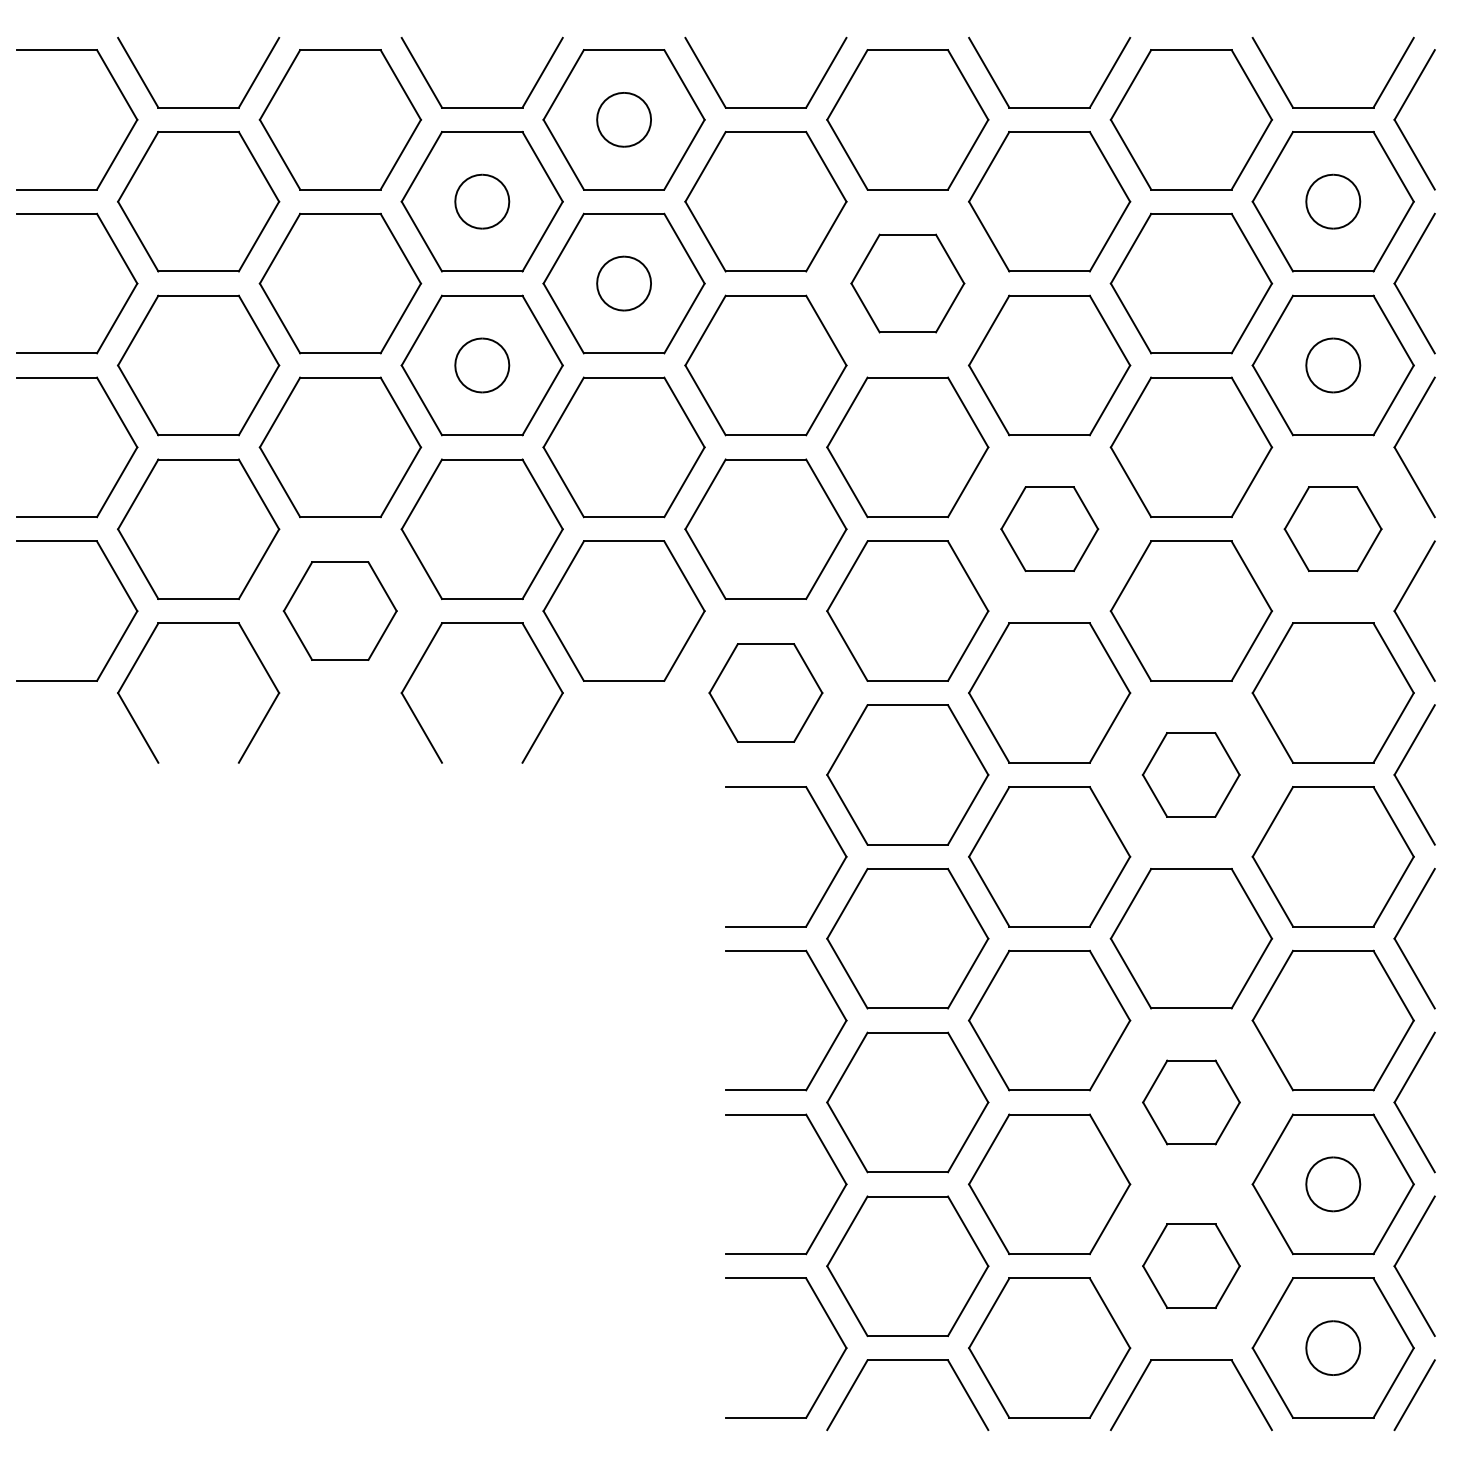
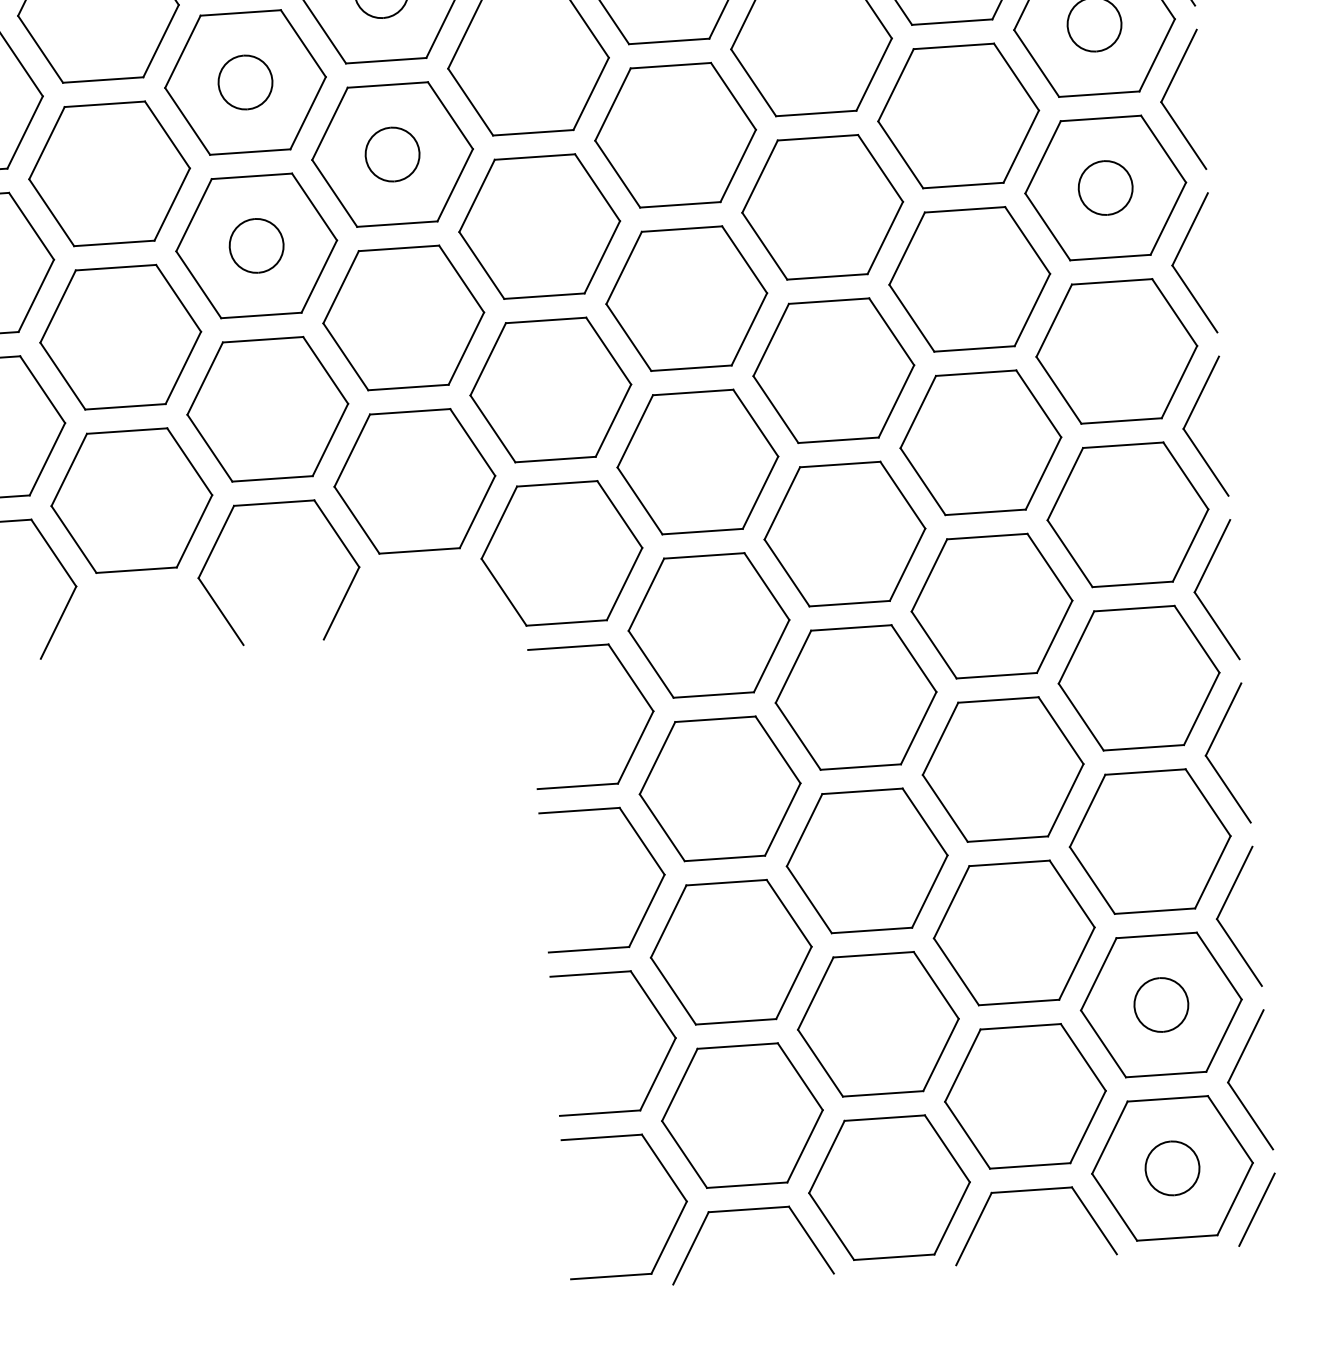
part: (907, 283) -> (675, 135), size x1.43
part: (1049, 528) -> (833, 369), size x1.67
part: (1332, 528) -> (1116, 350), size x1.67
part: (339, 610) -> (130, 500), size x1.43
part: (765, 692) -> (561, 552), size x1.43
part: (1190, 774) -> (991, 605), size x1.67
part: (1191, 1102) -> (1014, 932), size x1.67
part: (1191, 1265) -> (1025, 1095), size x1.67

